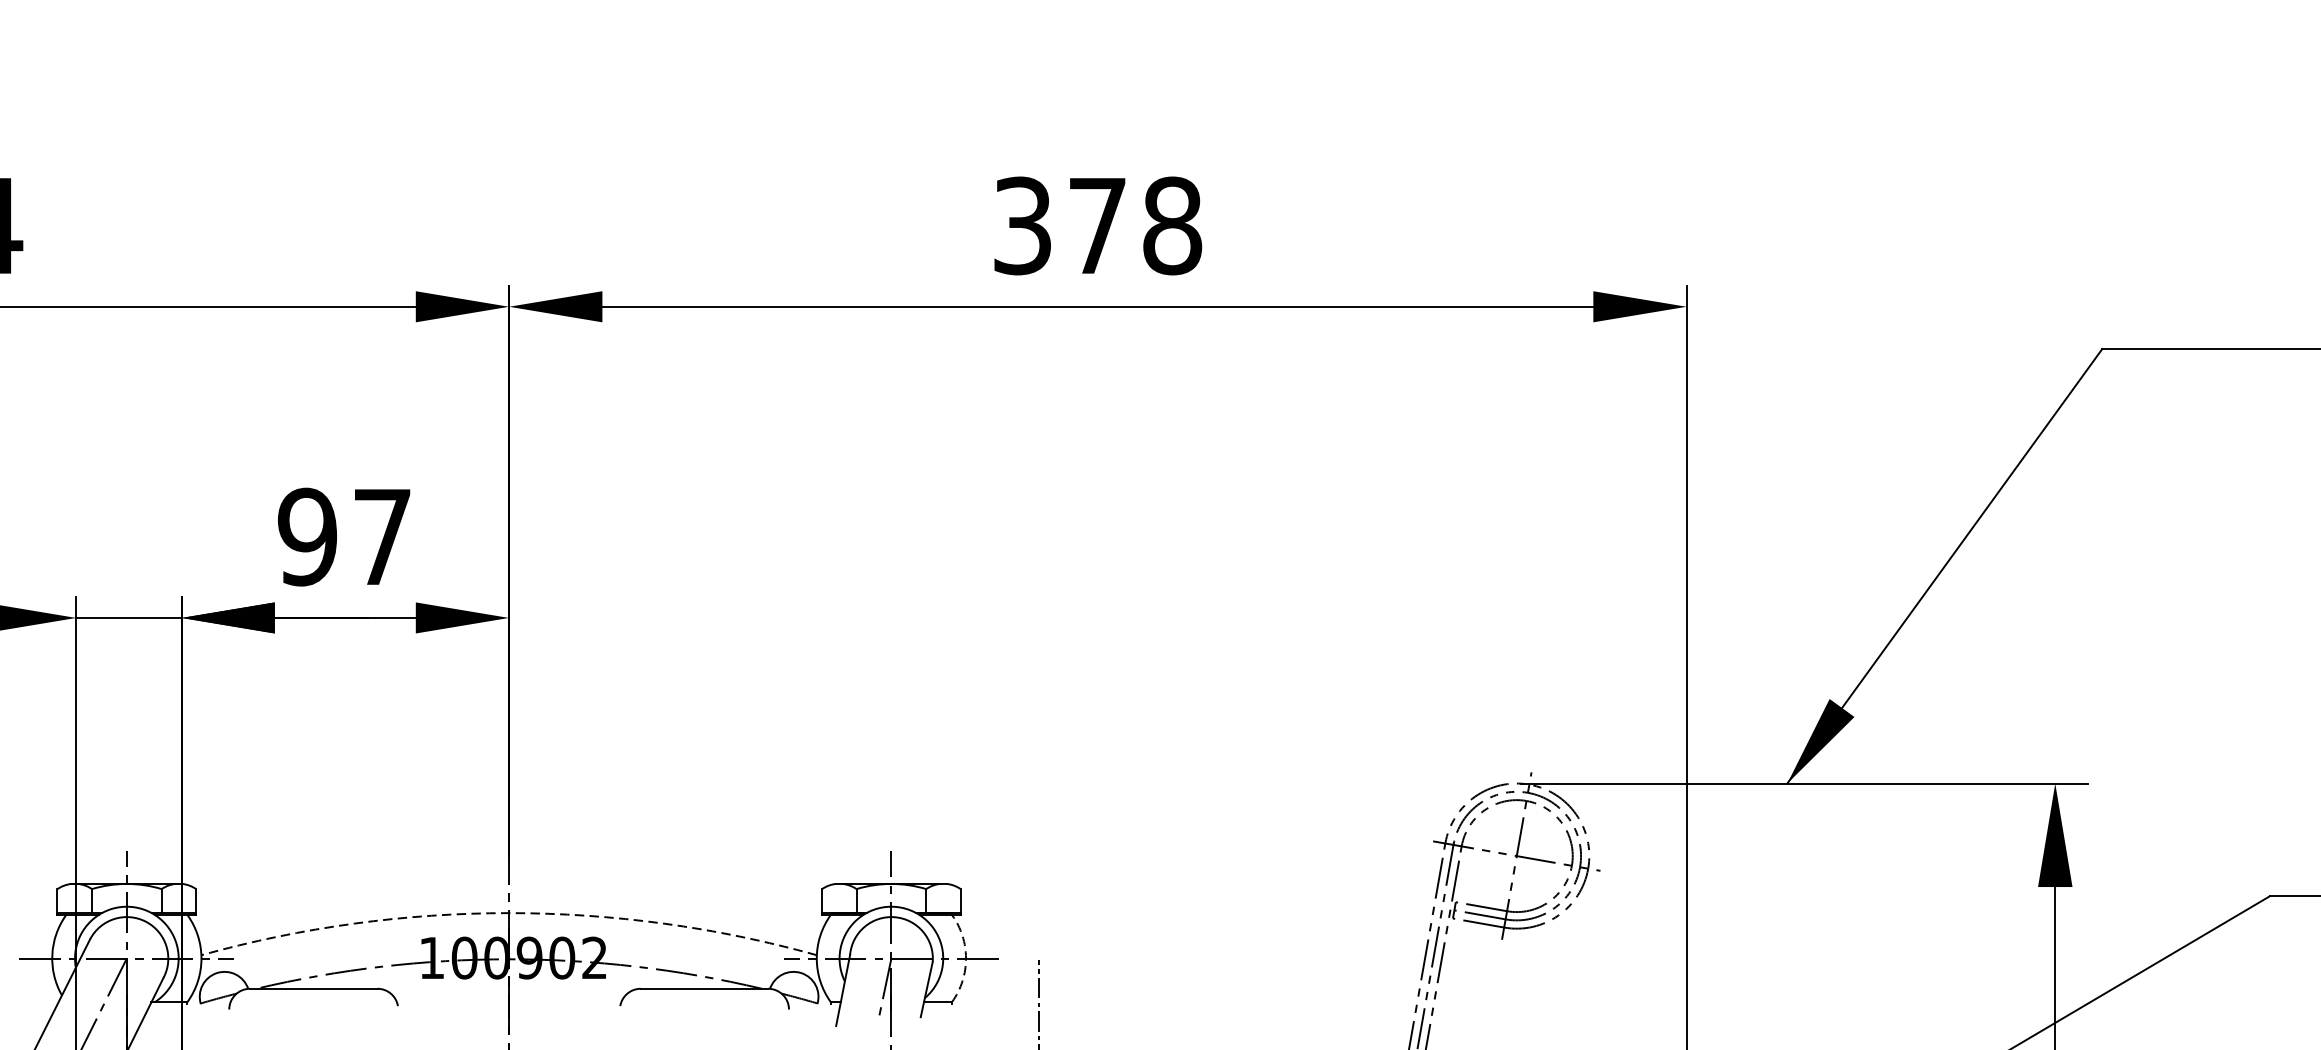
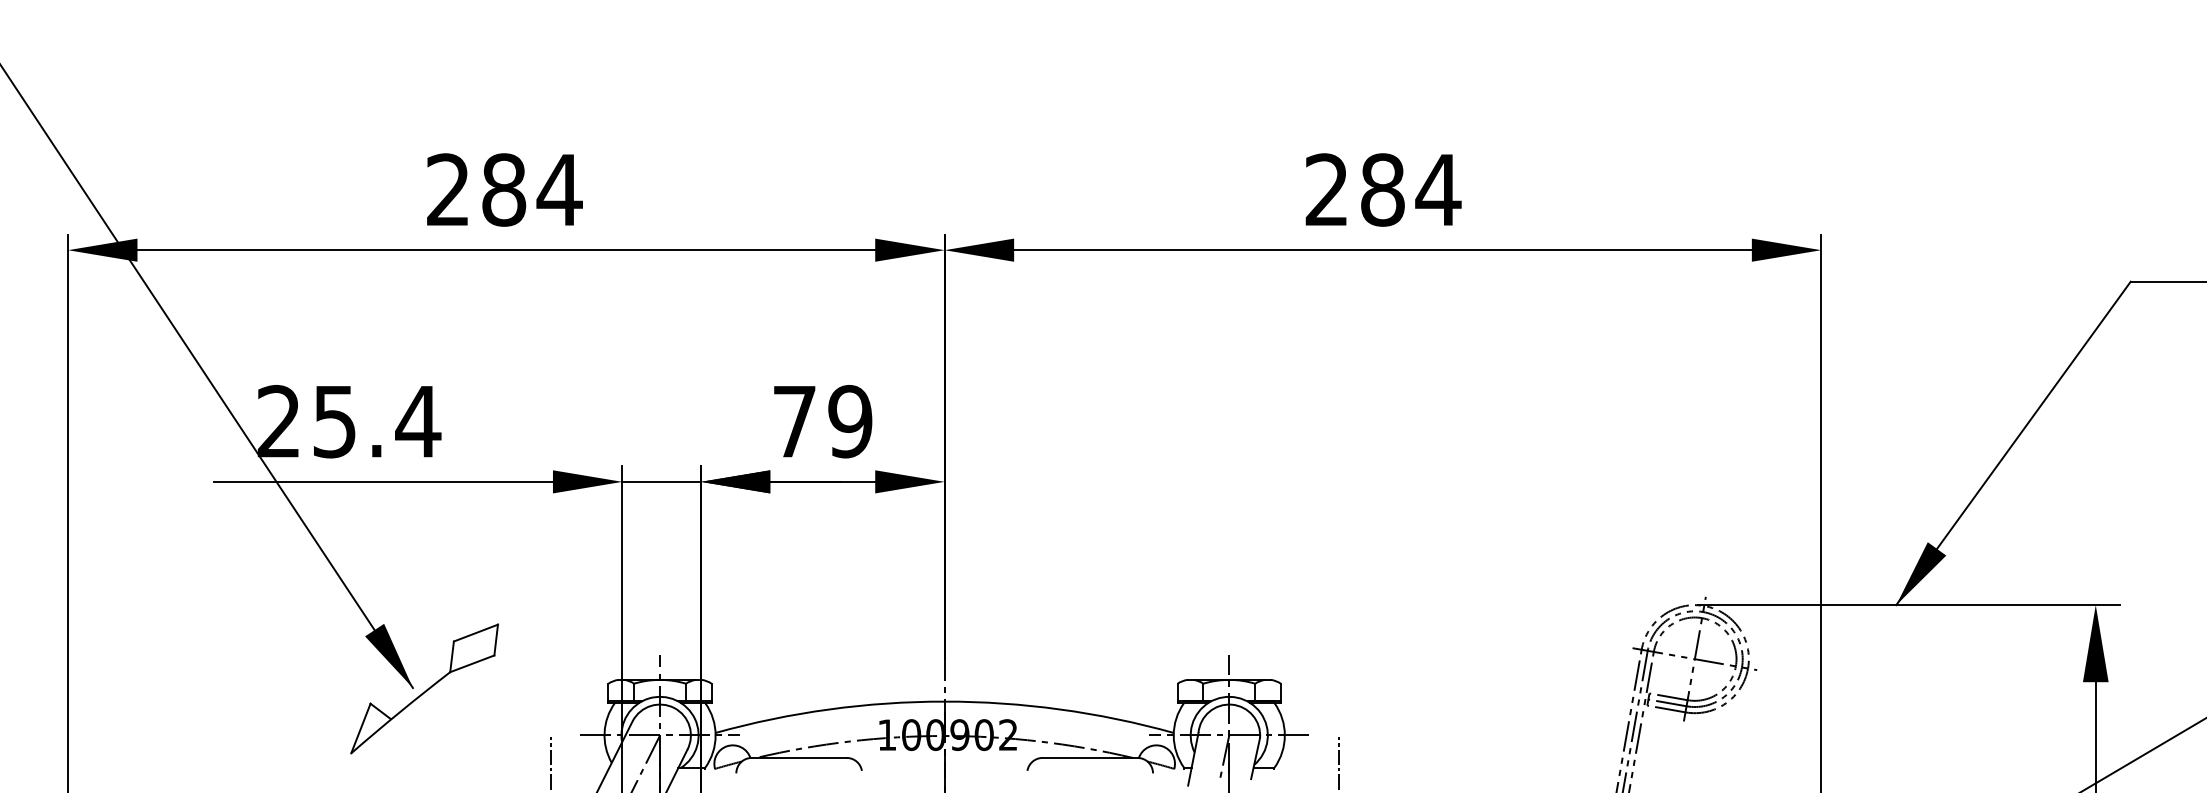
text: (1098, 225) -> (1383, 189), 378 -> 284
text: (345, 536) -> (822, 421), 97 -> 79
arc: (508, 912) -> (944, 701), dashed -> solid
arc: (965, 958) -> (1284, 735), dashed -> solid

